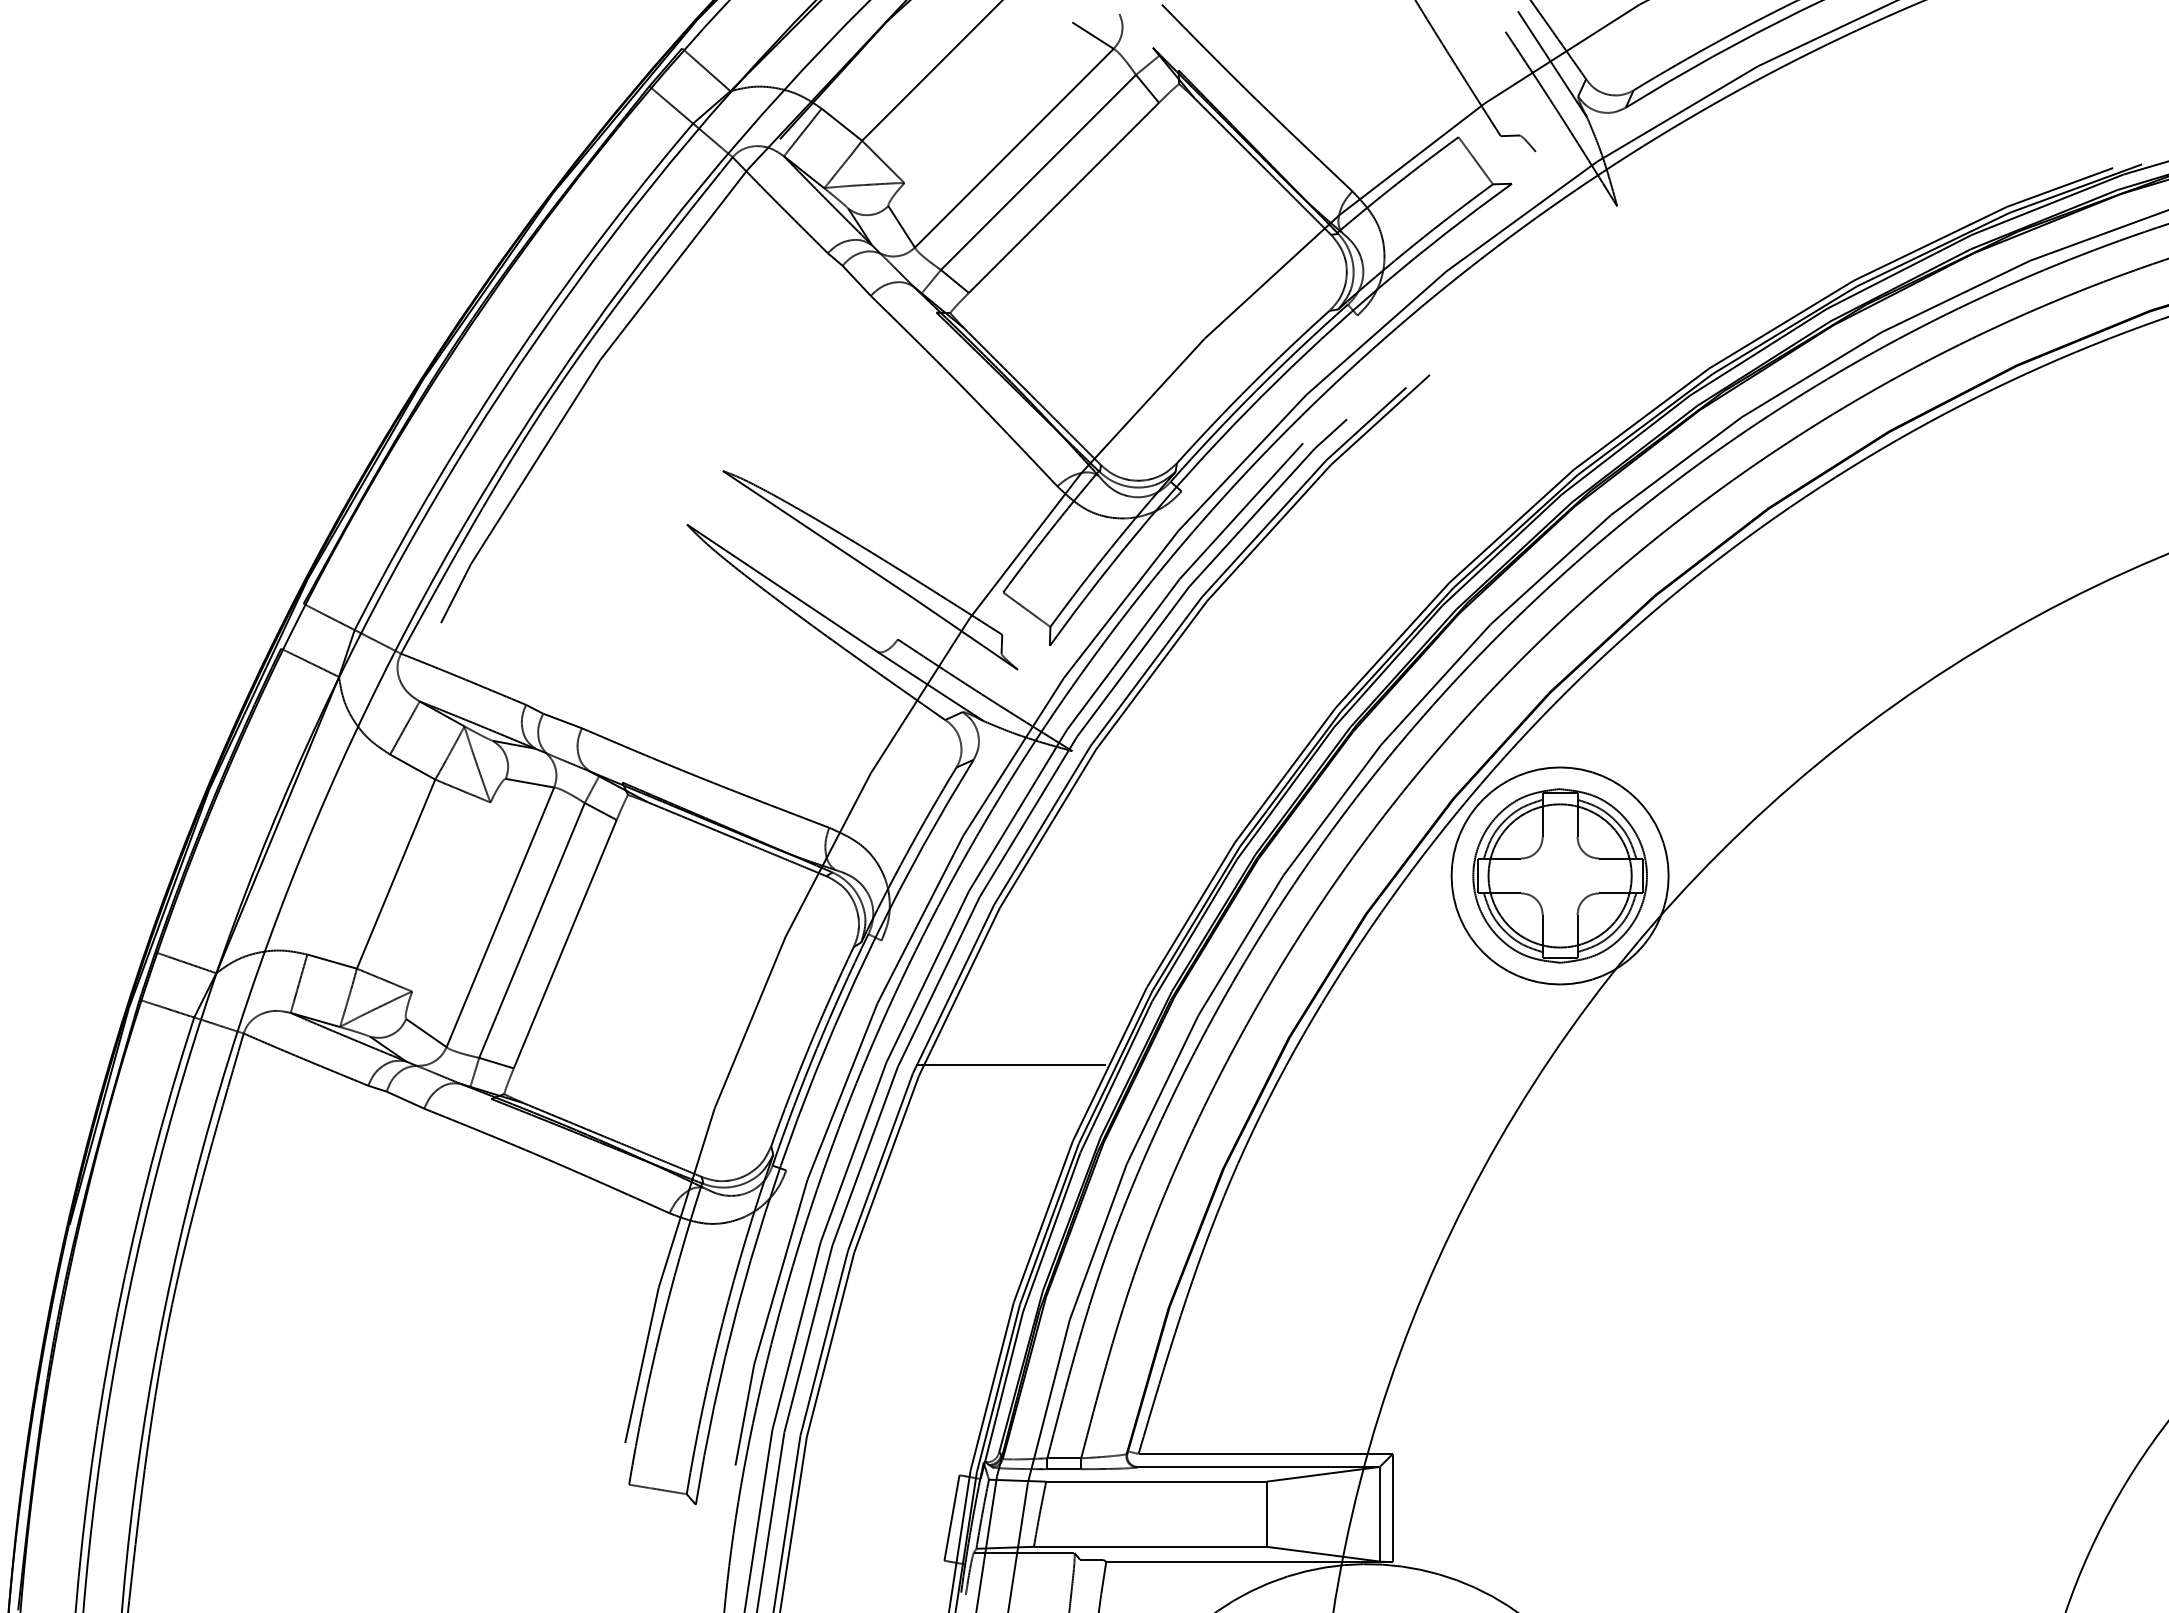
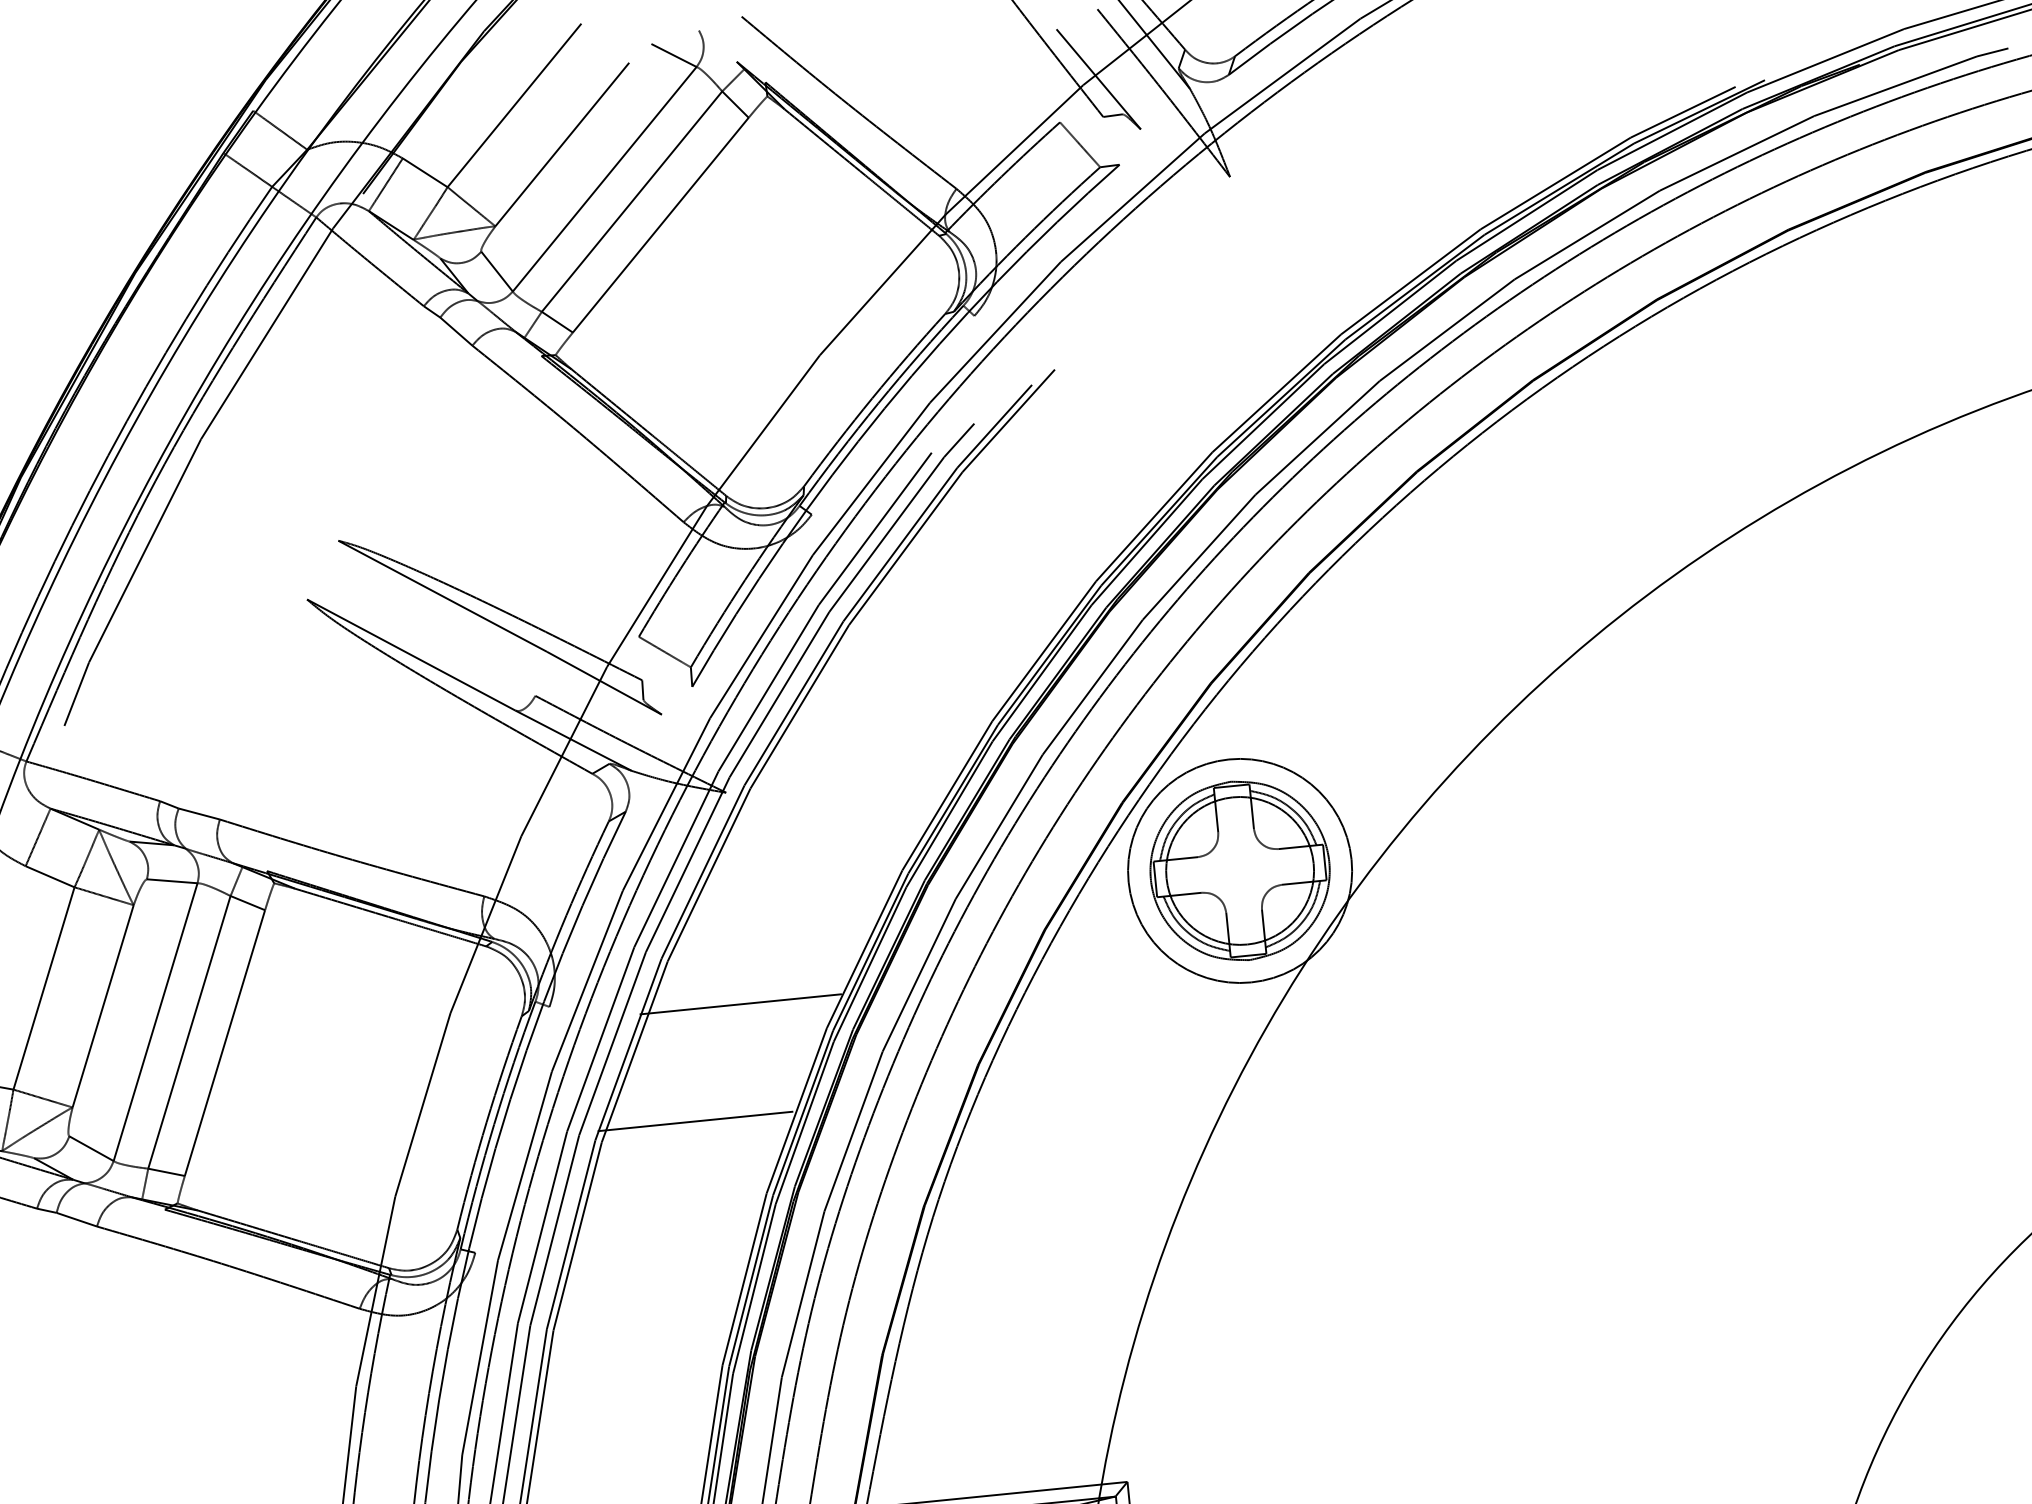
line: (1499, 99) -> (1098, 79), added
line: (976, 110) -> (561, 144), added
line: (451, 896) -> (103, 1005), added
line: (1065, 956) -> (740, 1004), added

